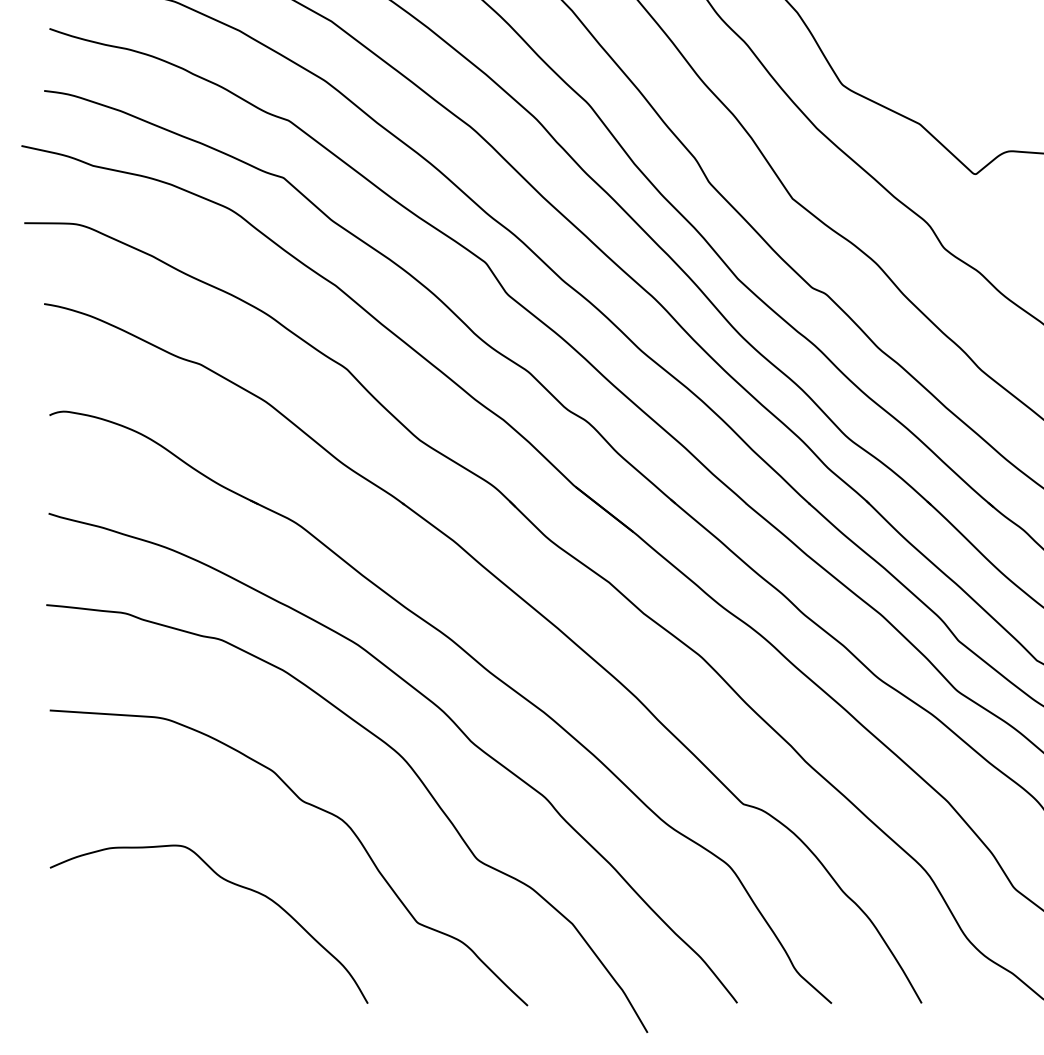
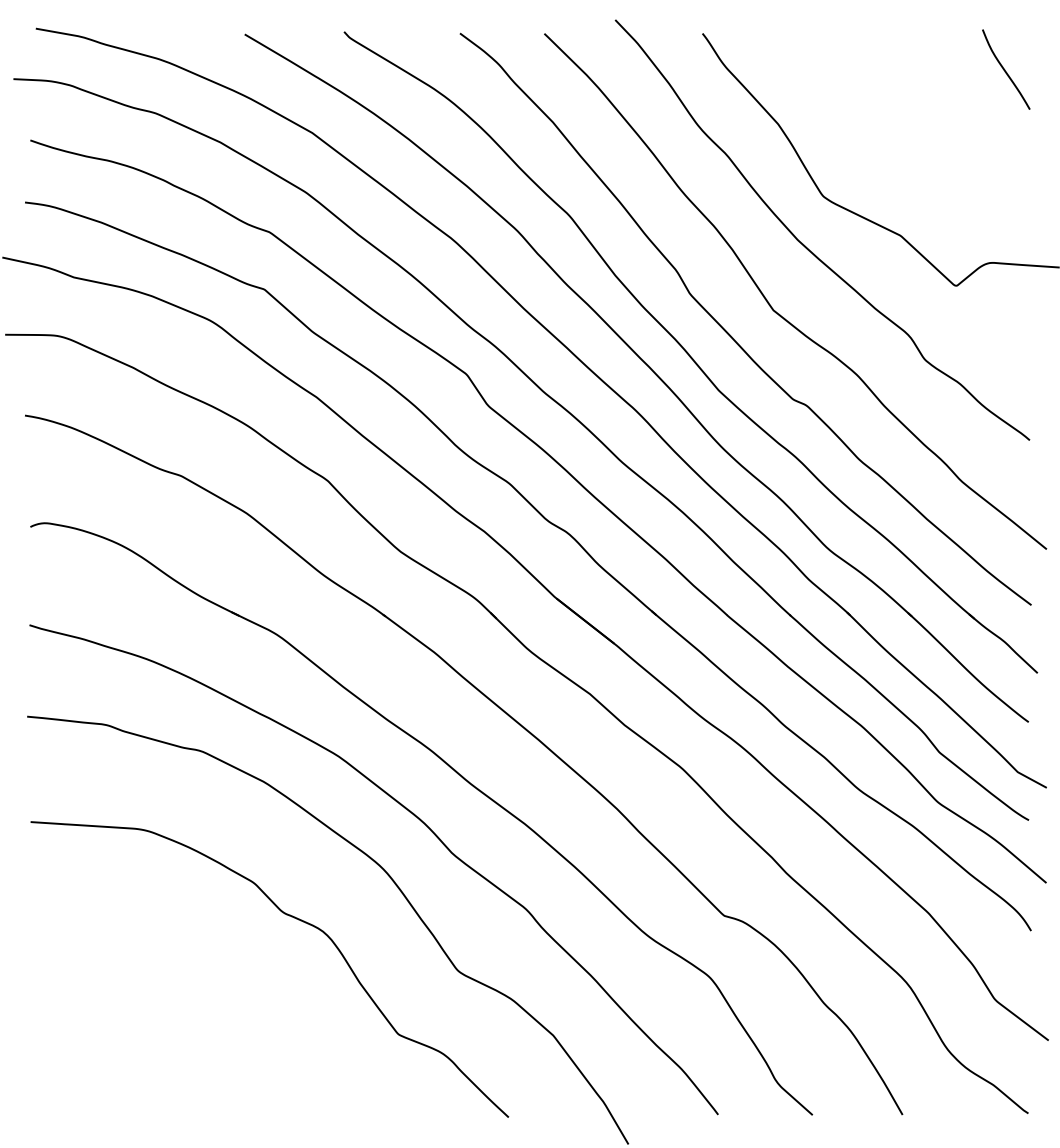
curve: (226, 881) -> (207, 993), removed

